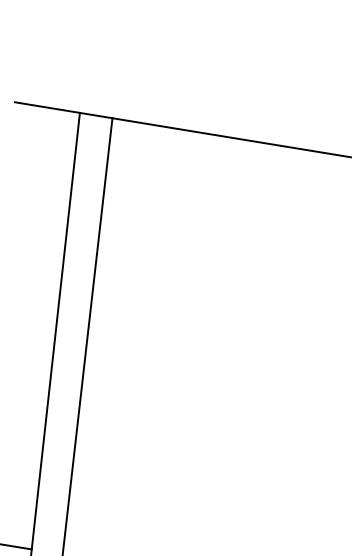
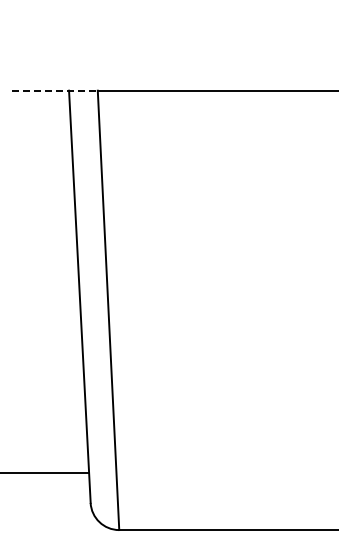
line: (64, 110) -> (55, 90), solid -> dashed

